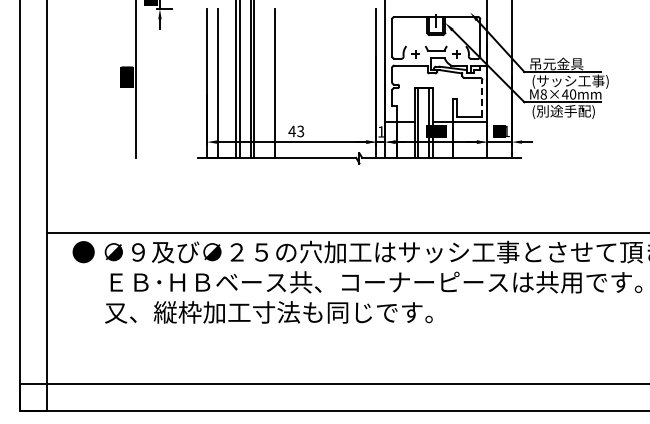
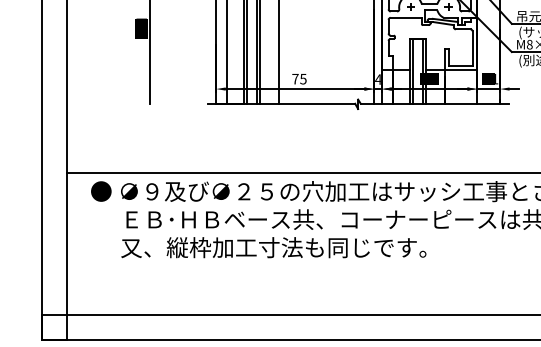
line: (482, 98) -> (472, 48), dashed -> solid
text: (296, 131) -> (299, 79), 43 -> 75
text: (380, 131) -> (377, 79), 1 -> 4

